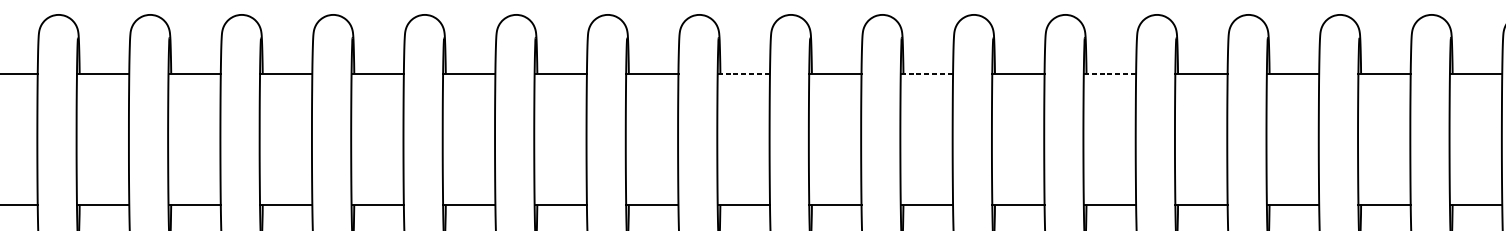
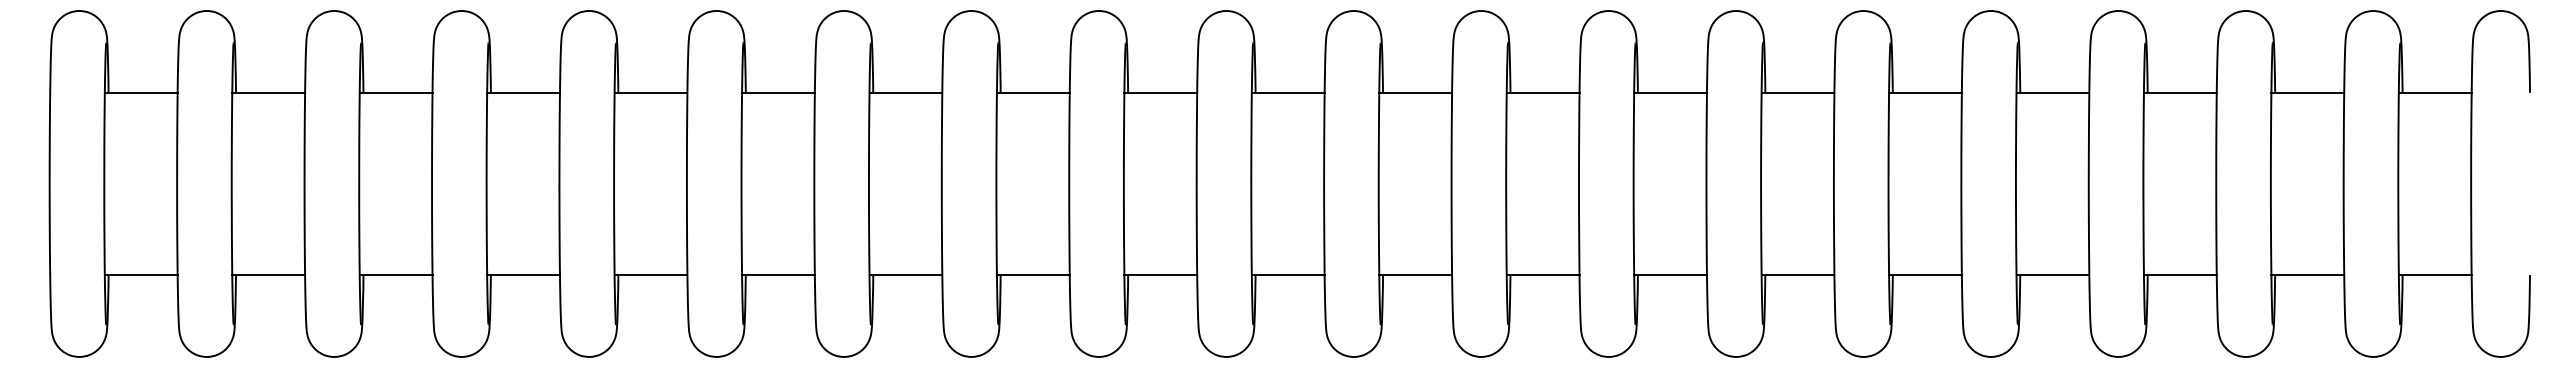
line: (743, 73) -> (1287, 92), dashed -> solid
line: (926, 73) -> (1542, 92), dashed -> solid
line: (1109, 73) -> (1797, 92), dashed -> solid

